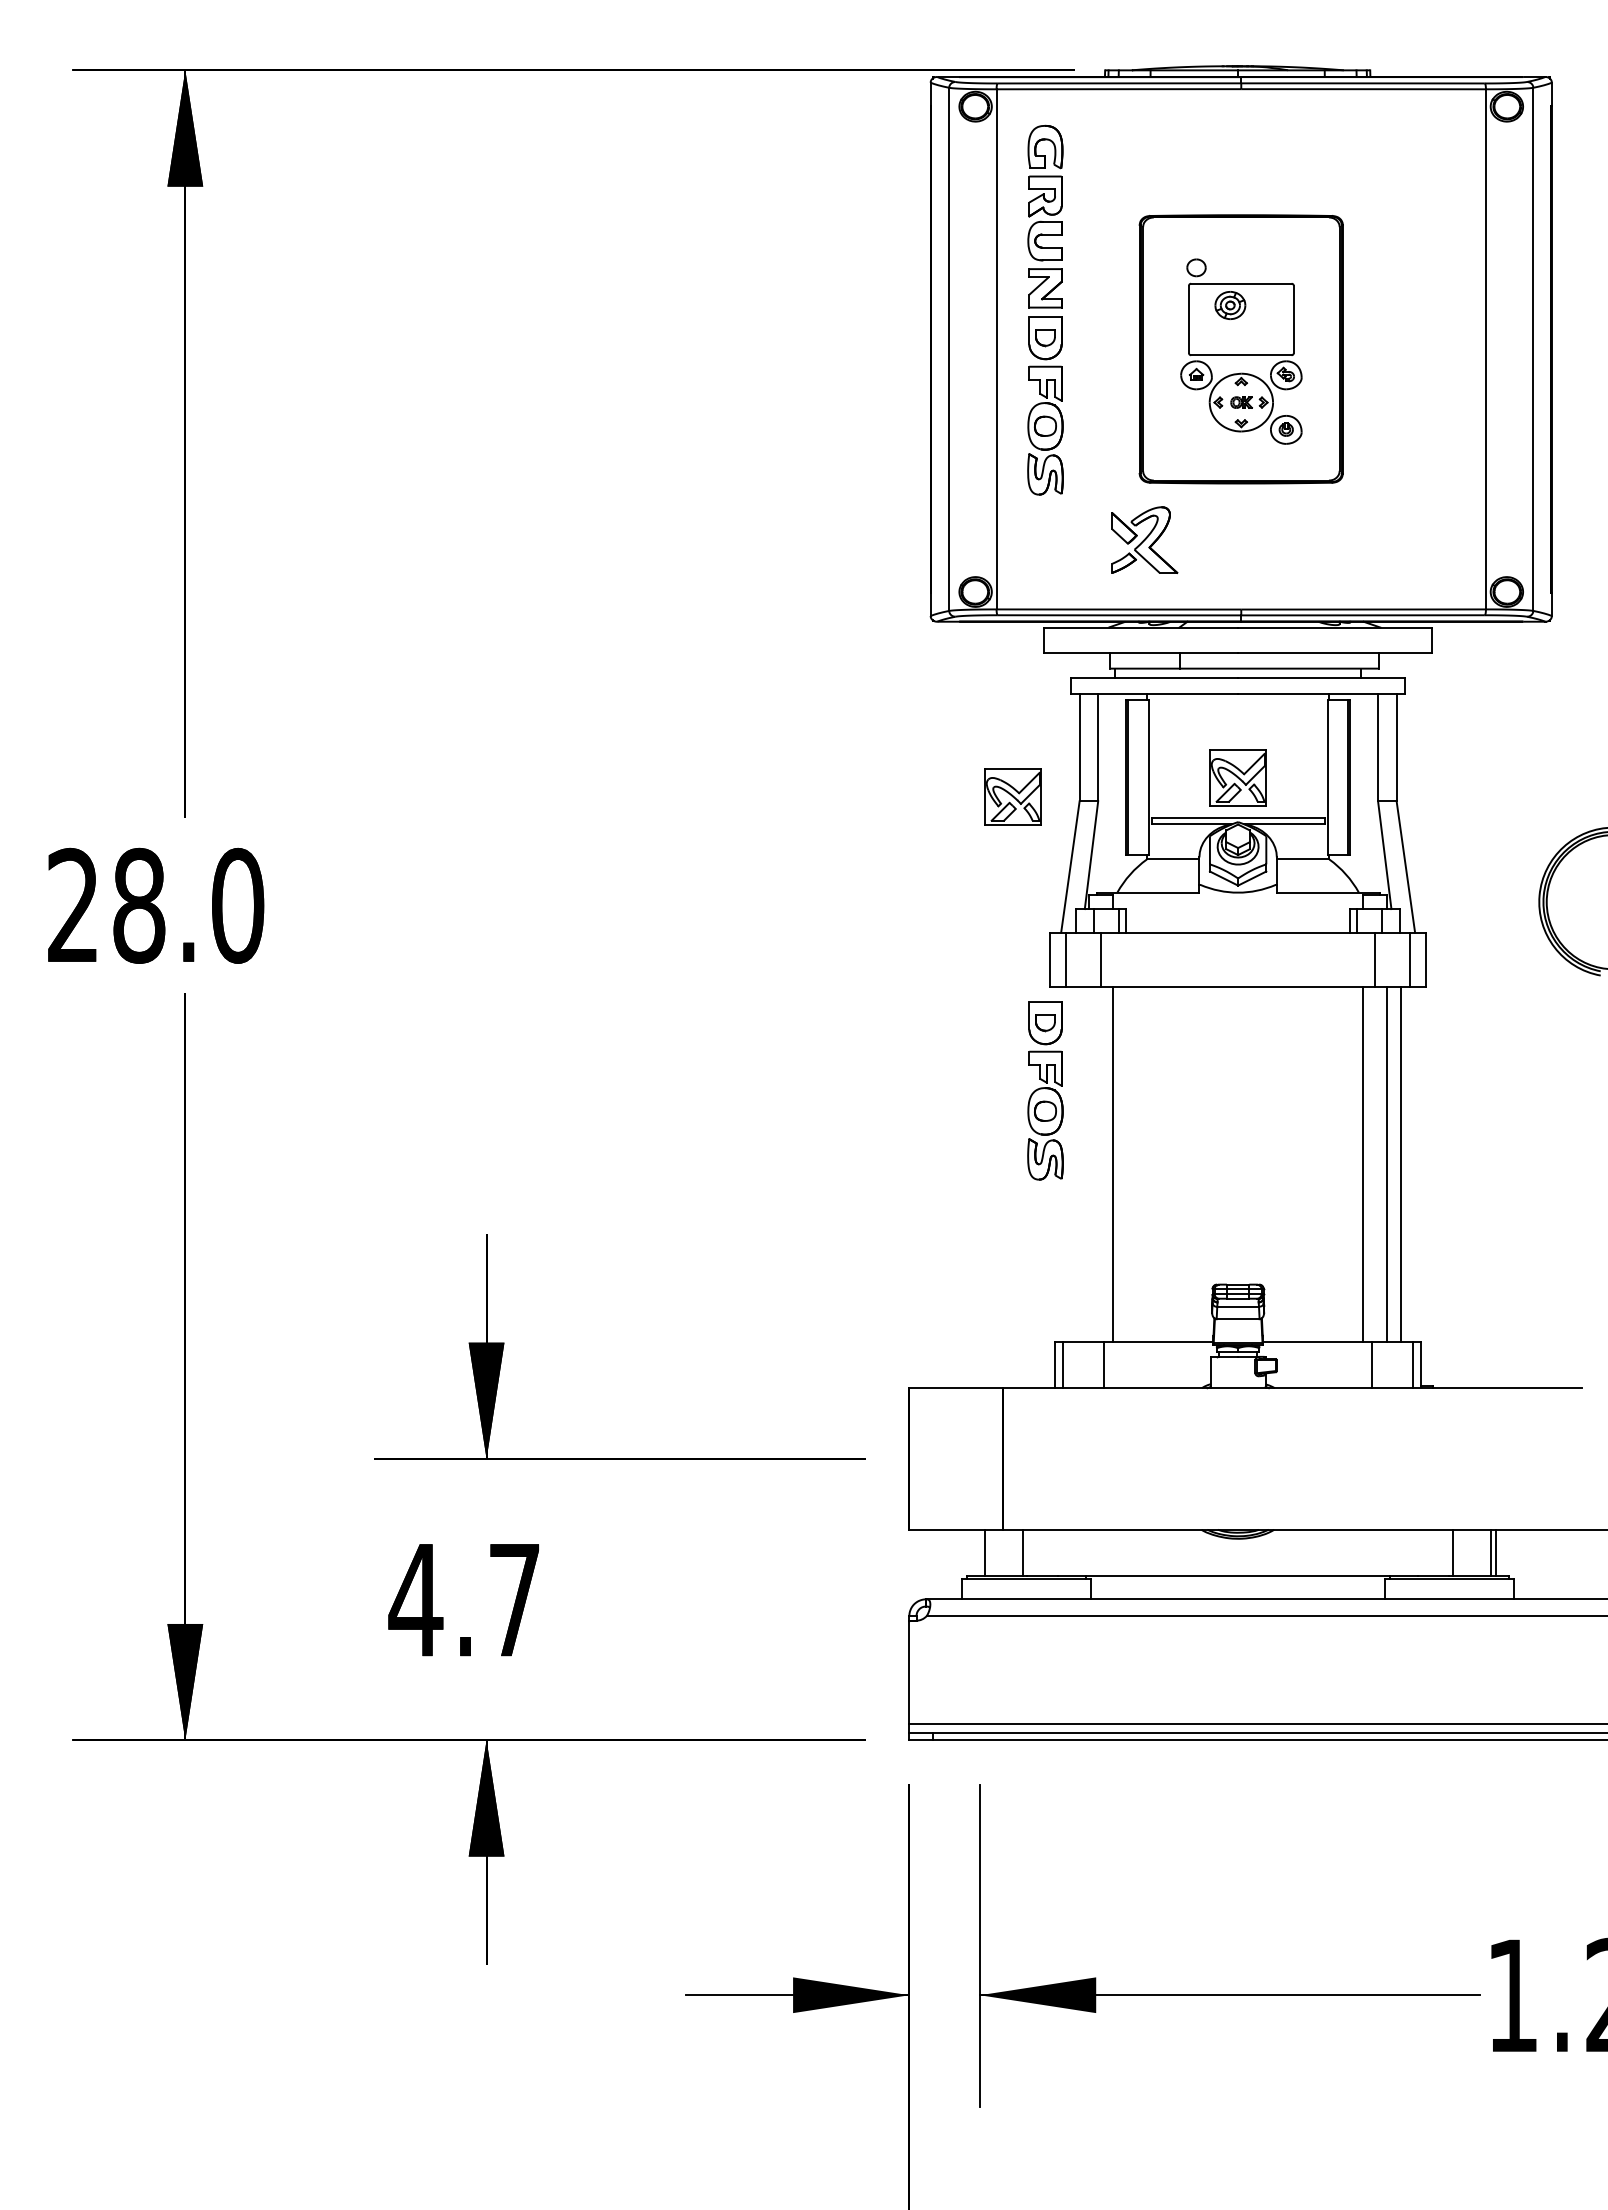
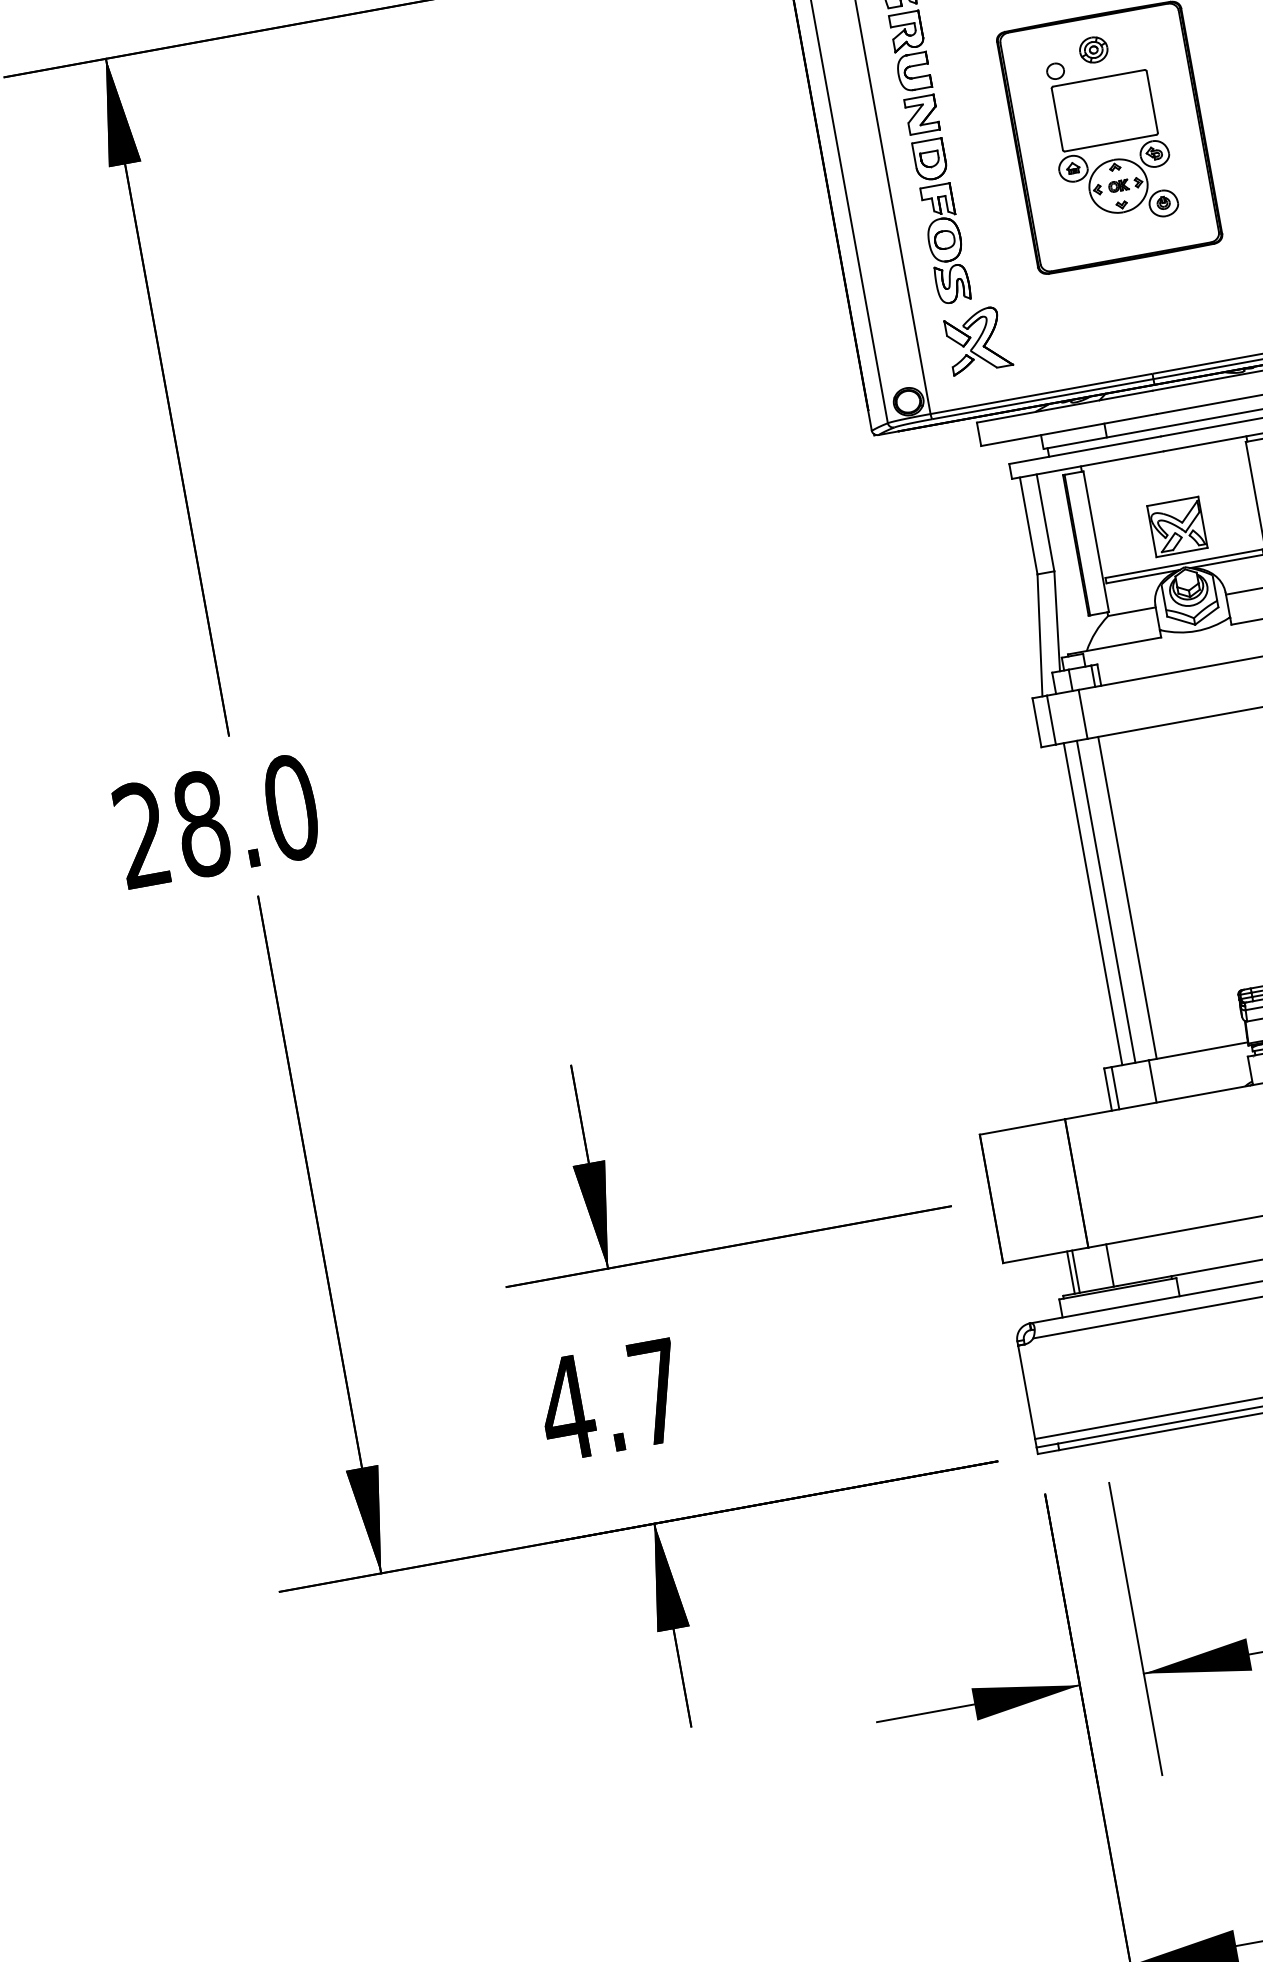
part: (1230, 305) -> (1093, 49), moved
part: (1144, 539) -> (977, 339), moved
part: (1012, 796) -> (975, 581), removed
part: (1045, 1090) -> (1054, 842), removed
line: (1074, 1163) -> (1092, 903), added
line: (1089, 1163) -> (1106, 901), added
line: (979, 1552) -> (1070, 1272), added

